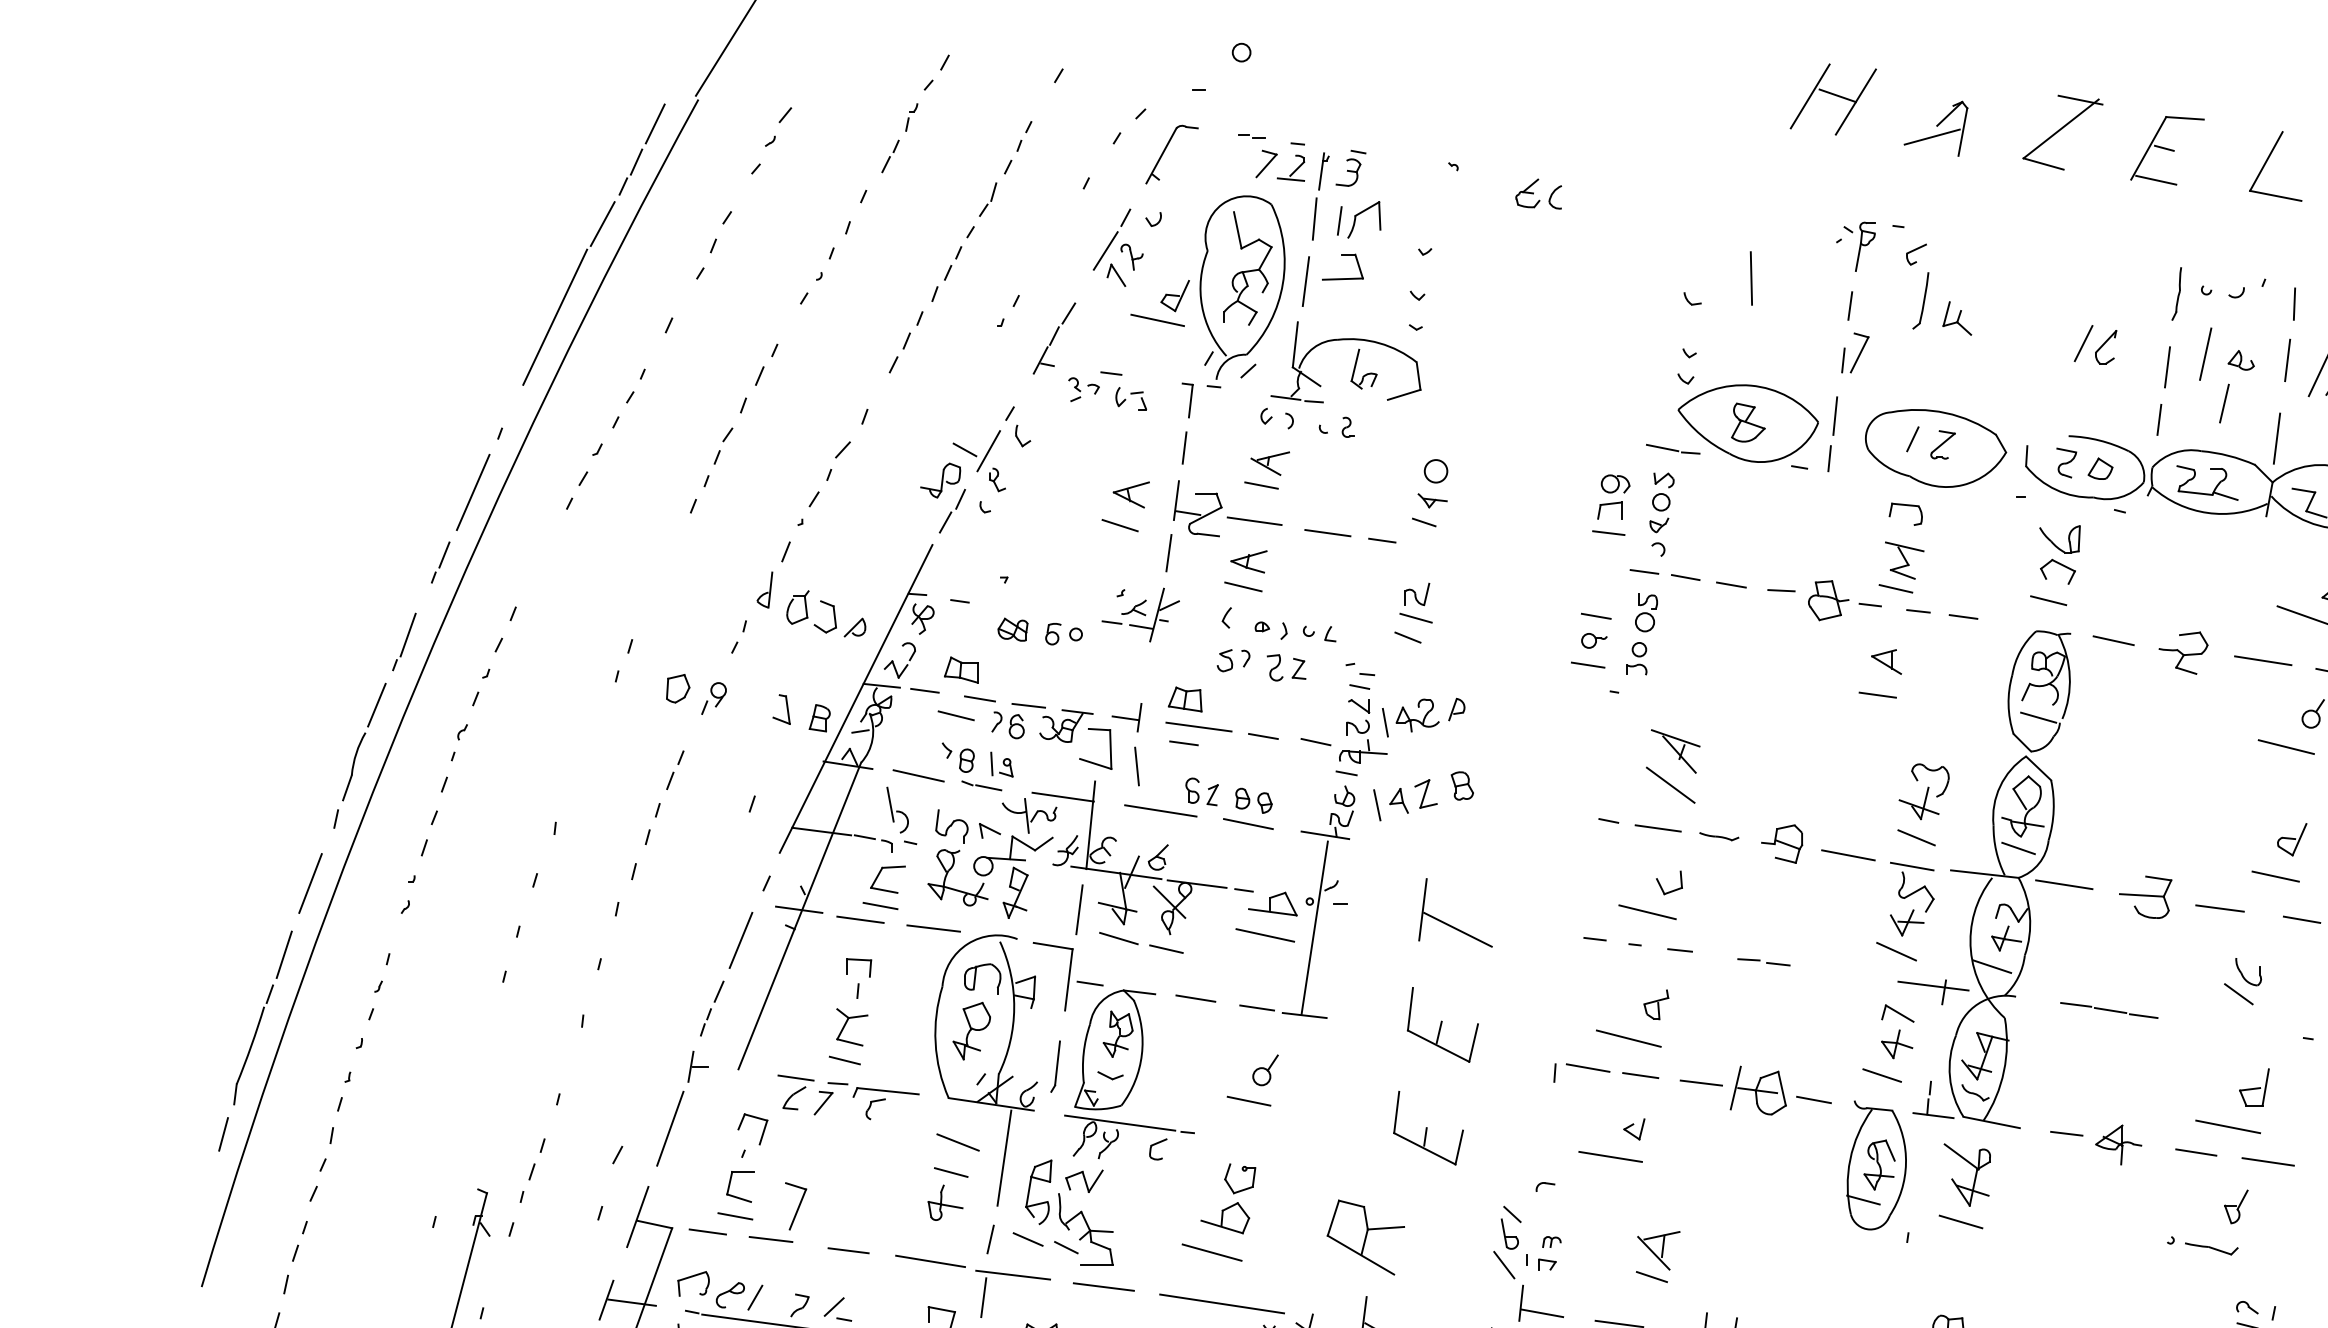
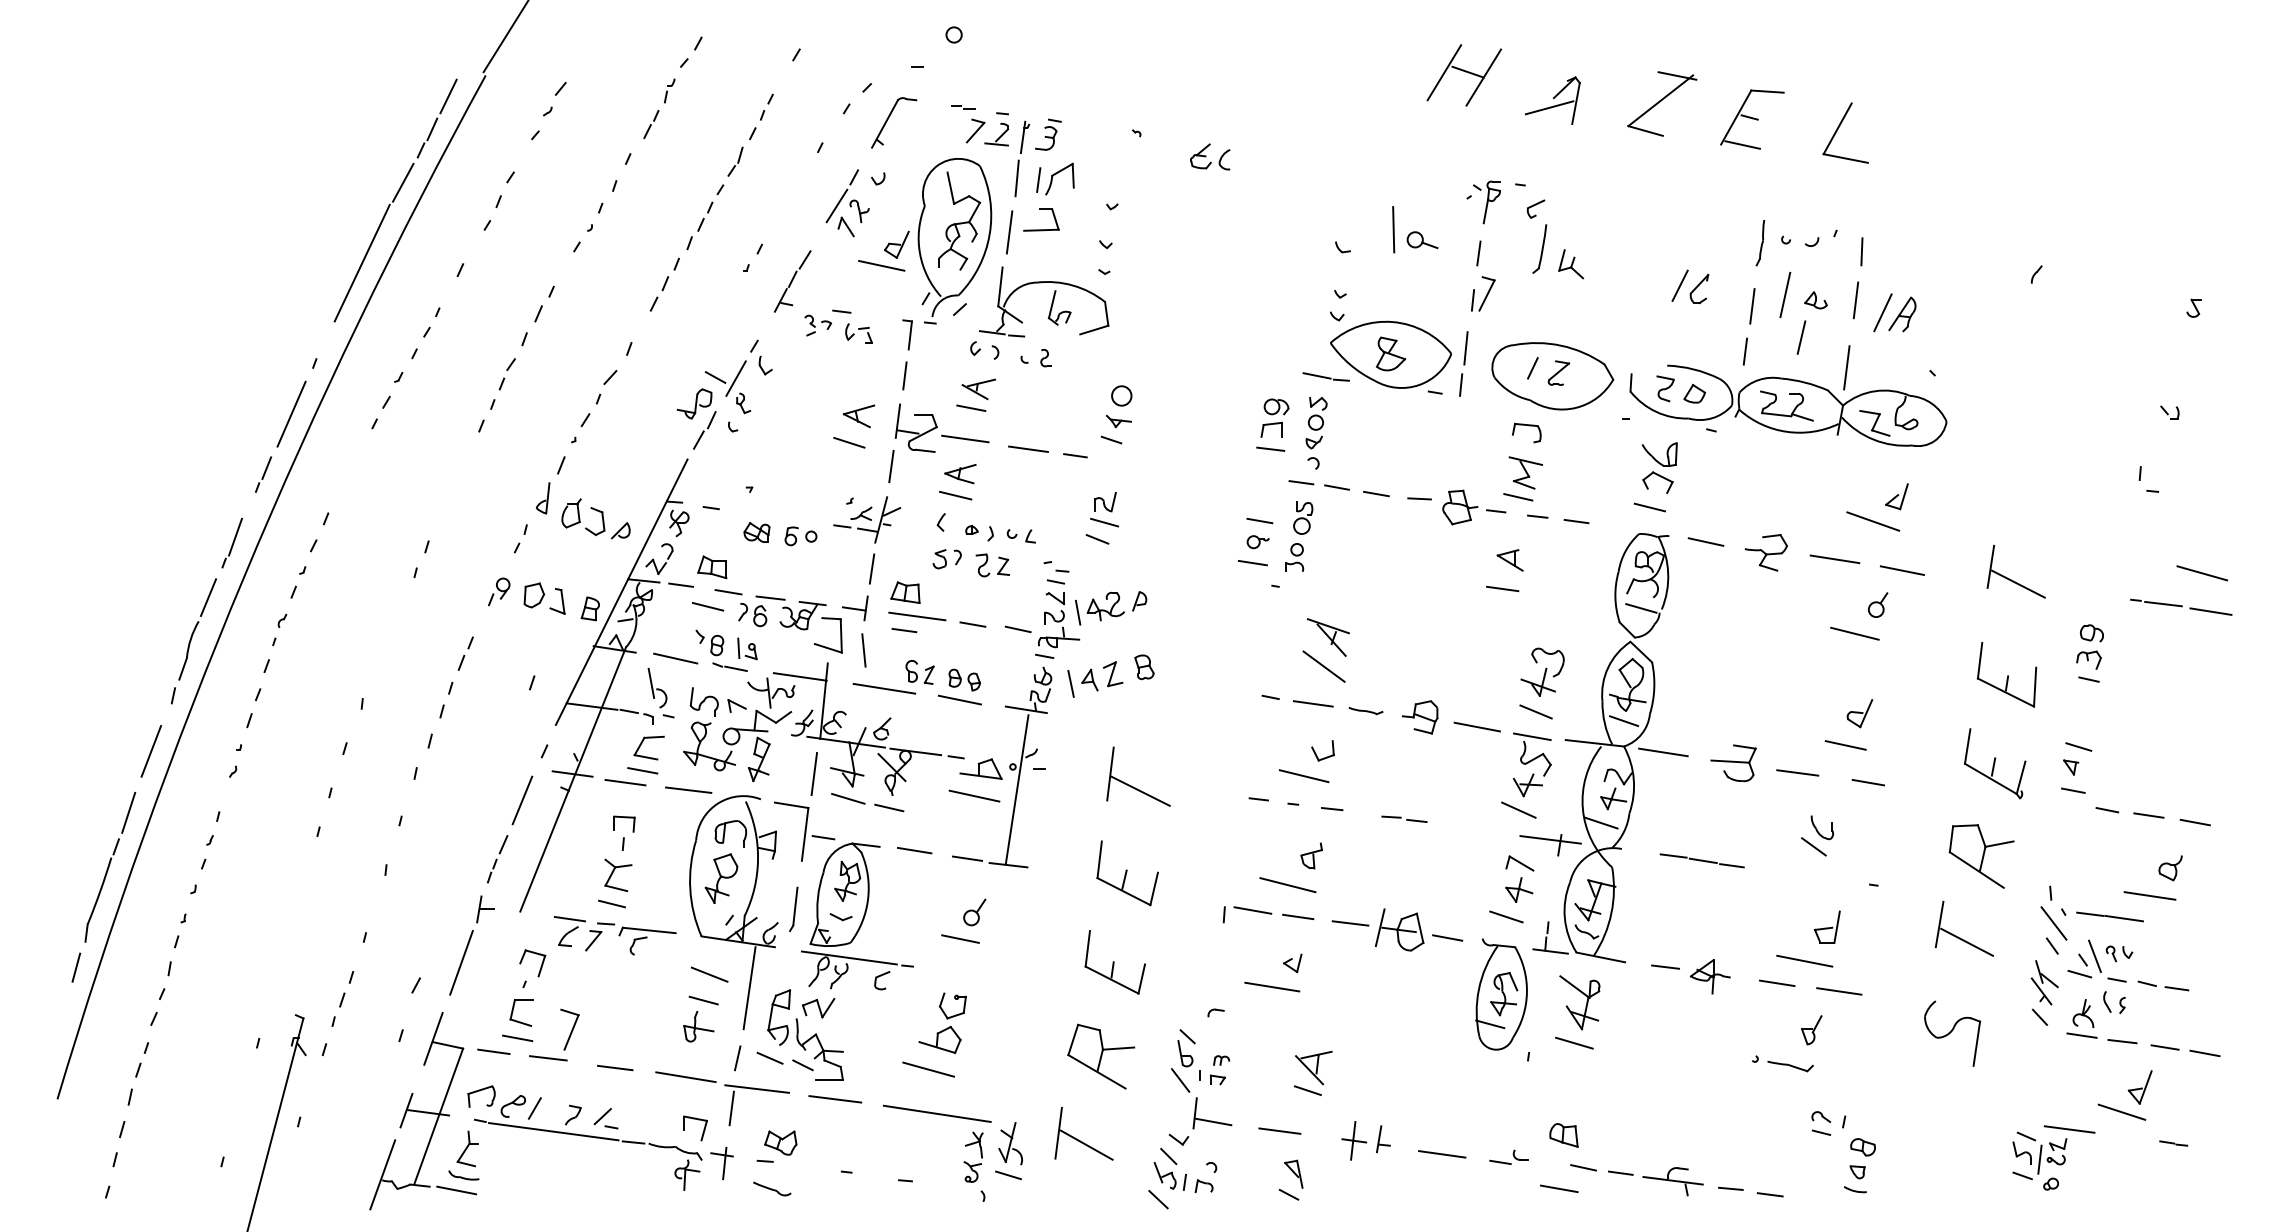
part: (1784, 290) -> (1422, 240), added
line: (1145, 671) -> (871, 568), added
part: (678, 688) -> (534, 595), moved
part: (1366, 1237) -> (1101, 1056), moved

